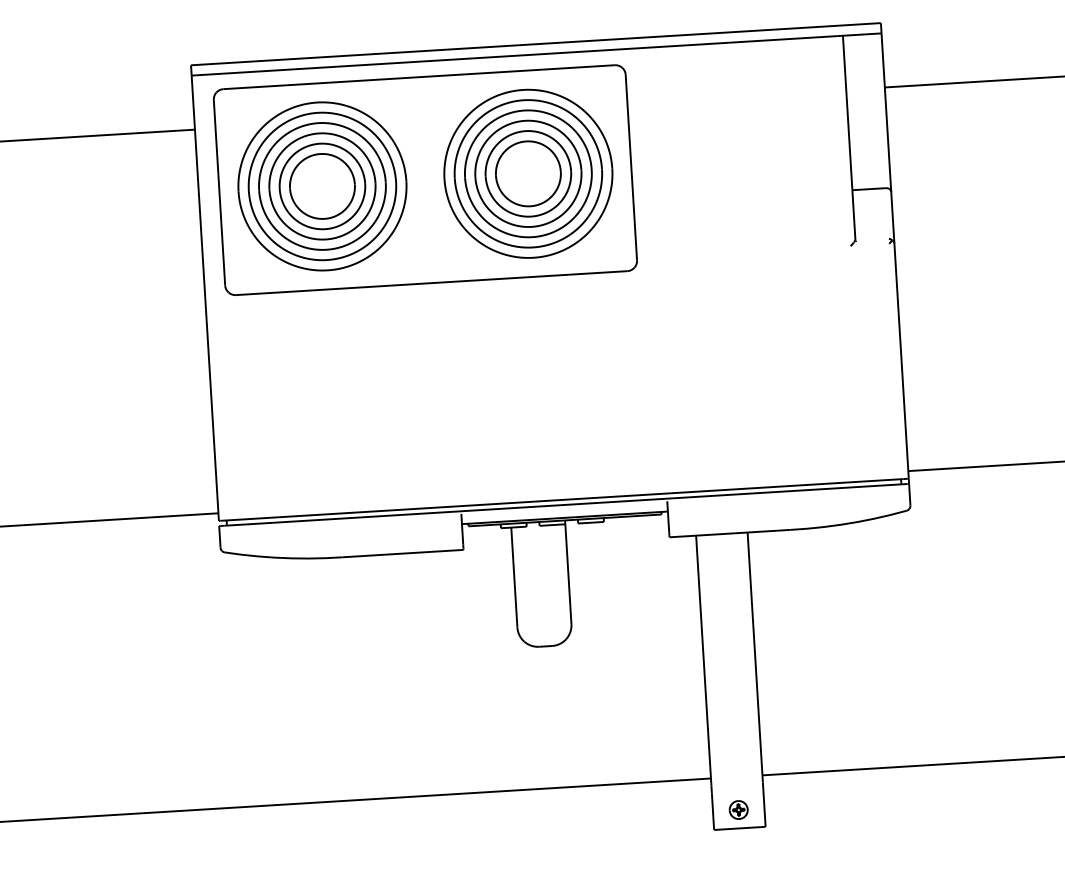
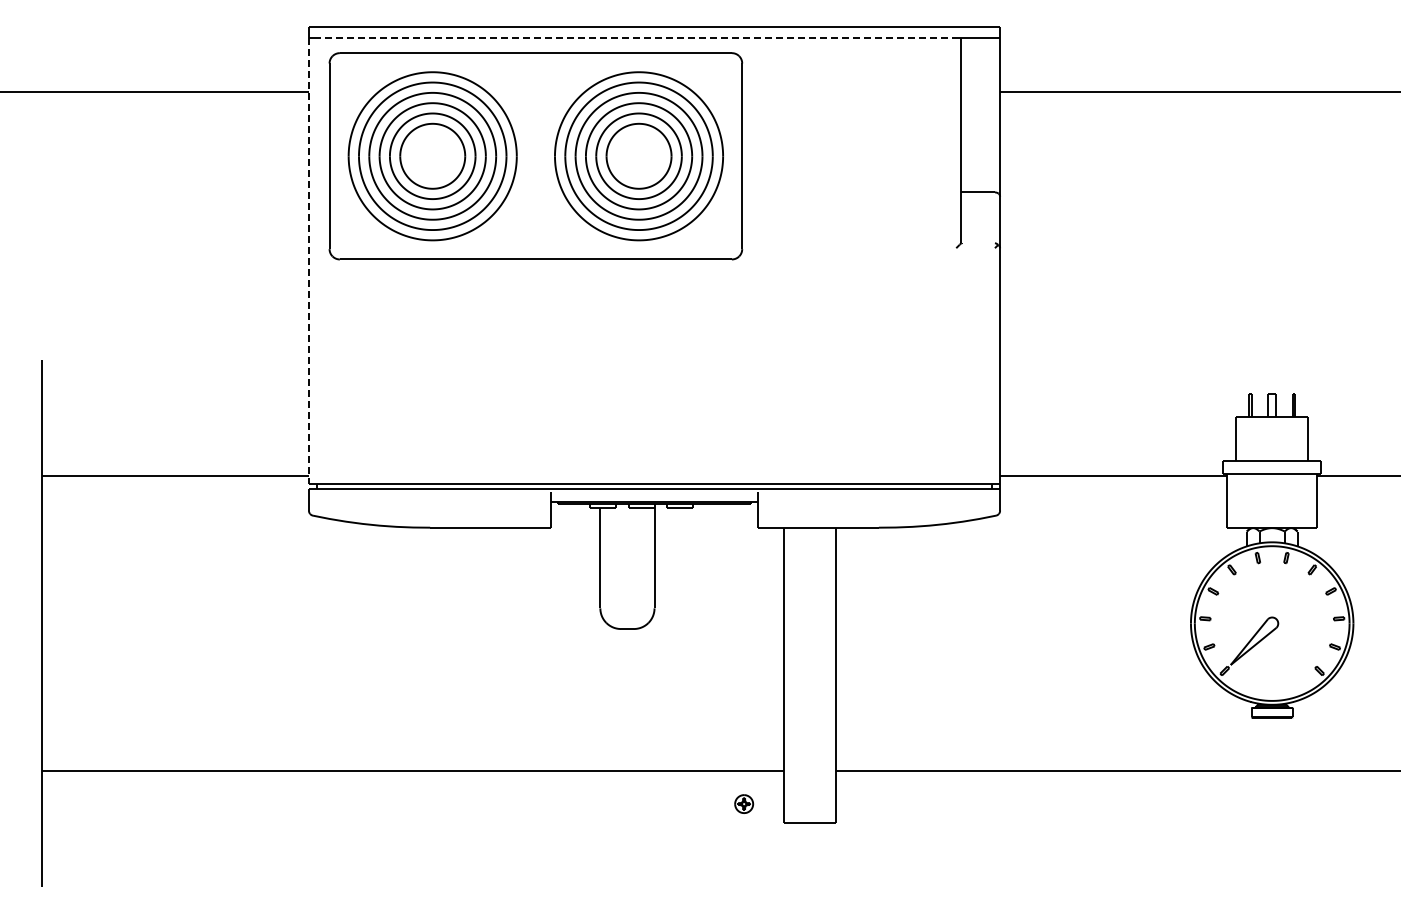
line: (517, 55) -> (635, 37), solid -> dashed
line: (204, 299) -> (308, 261), solid -> dashed
part: (739, 809) -> (744, 803), moved

